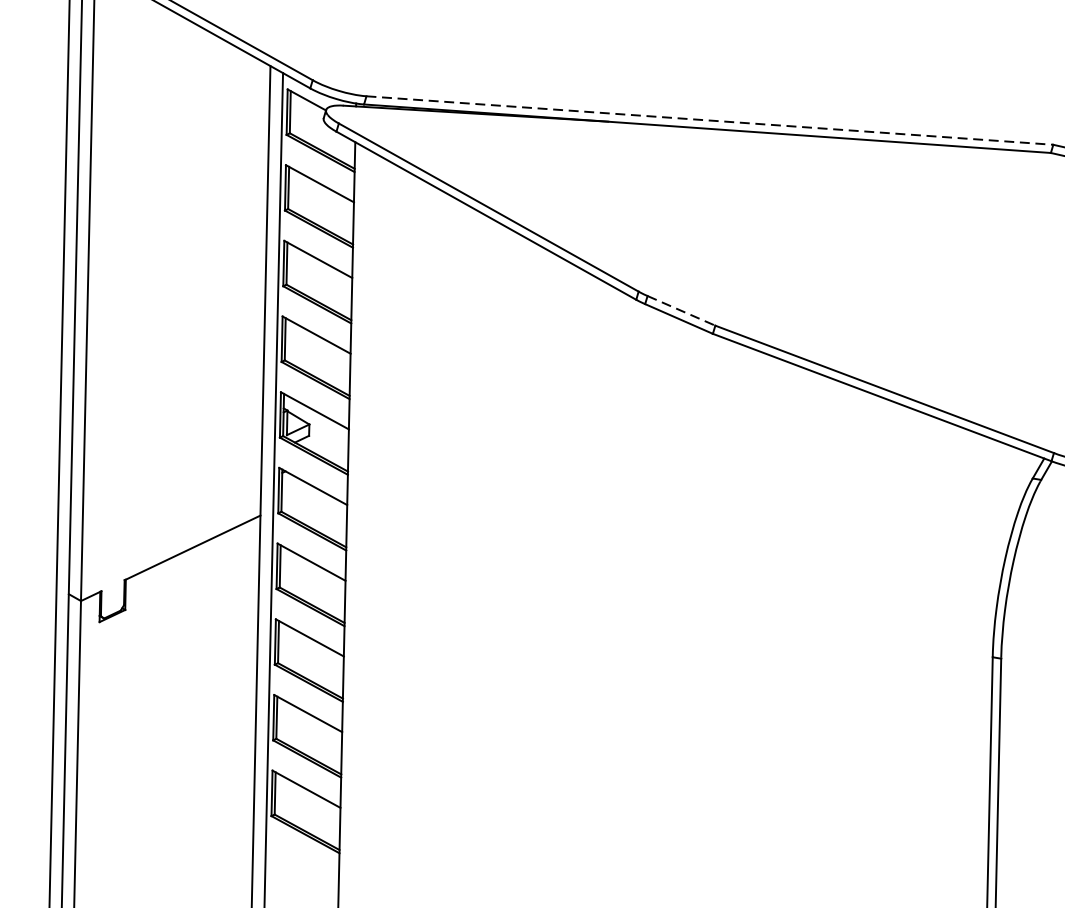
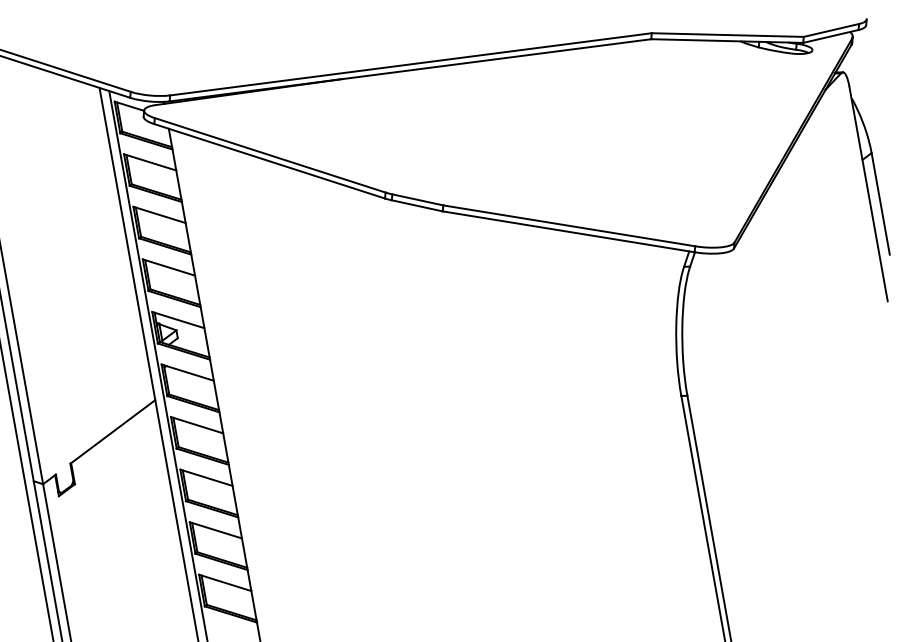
line: (709, 120) -> (410, 64), dashed -> solid
line: (682, 310) -> (418, 199), dashed -> solid

